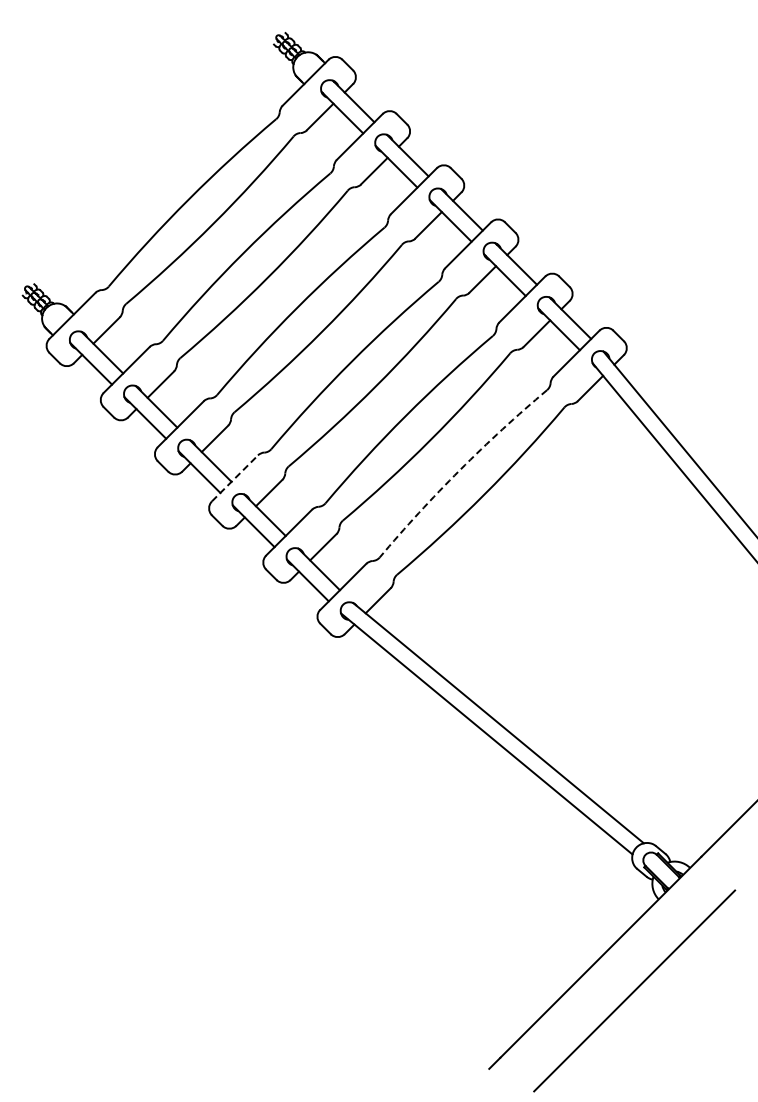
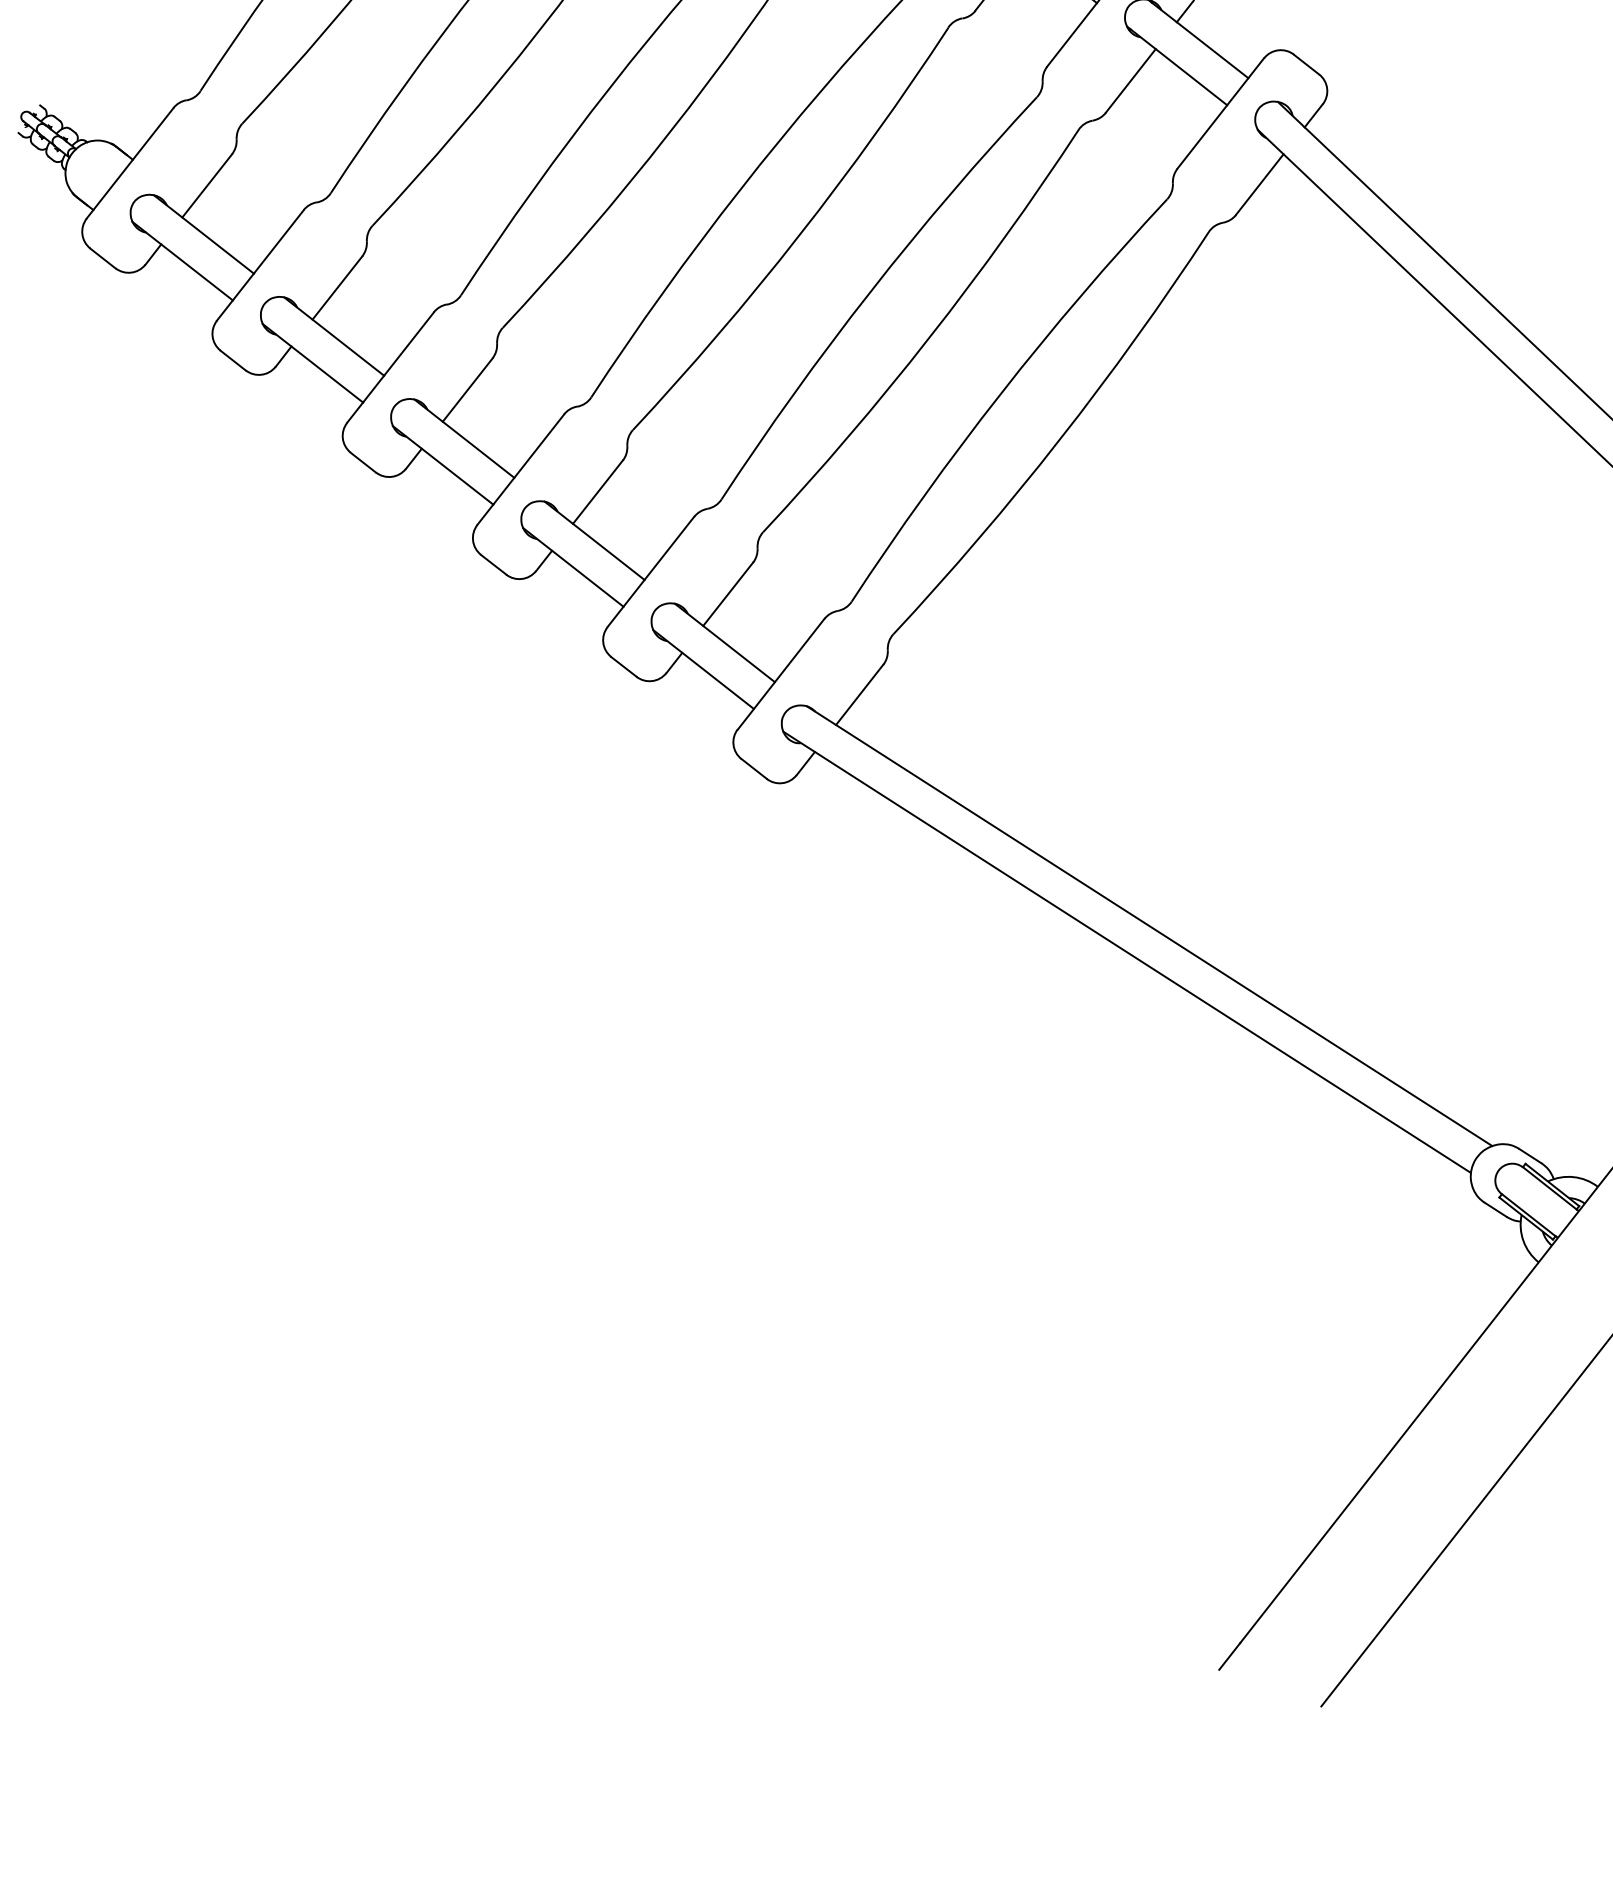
arc: (459, 470) -> (1000, 394), dashed -> solid
line: (235, 478) -> (521, 469), dashed -> solid

